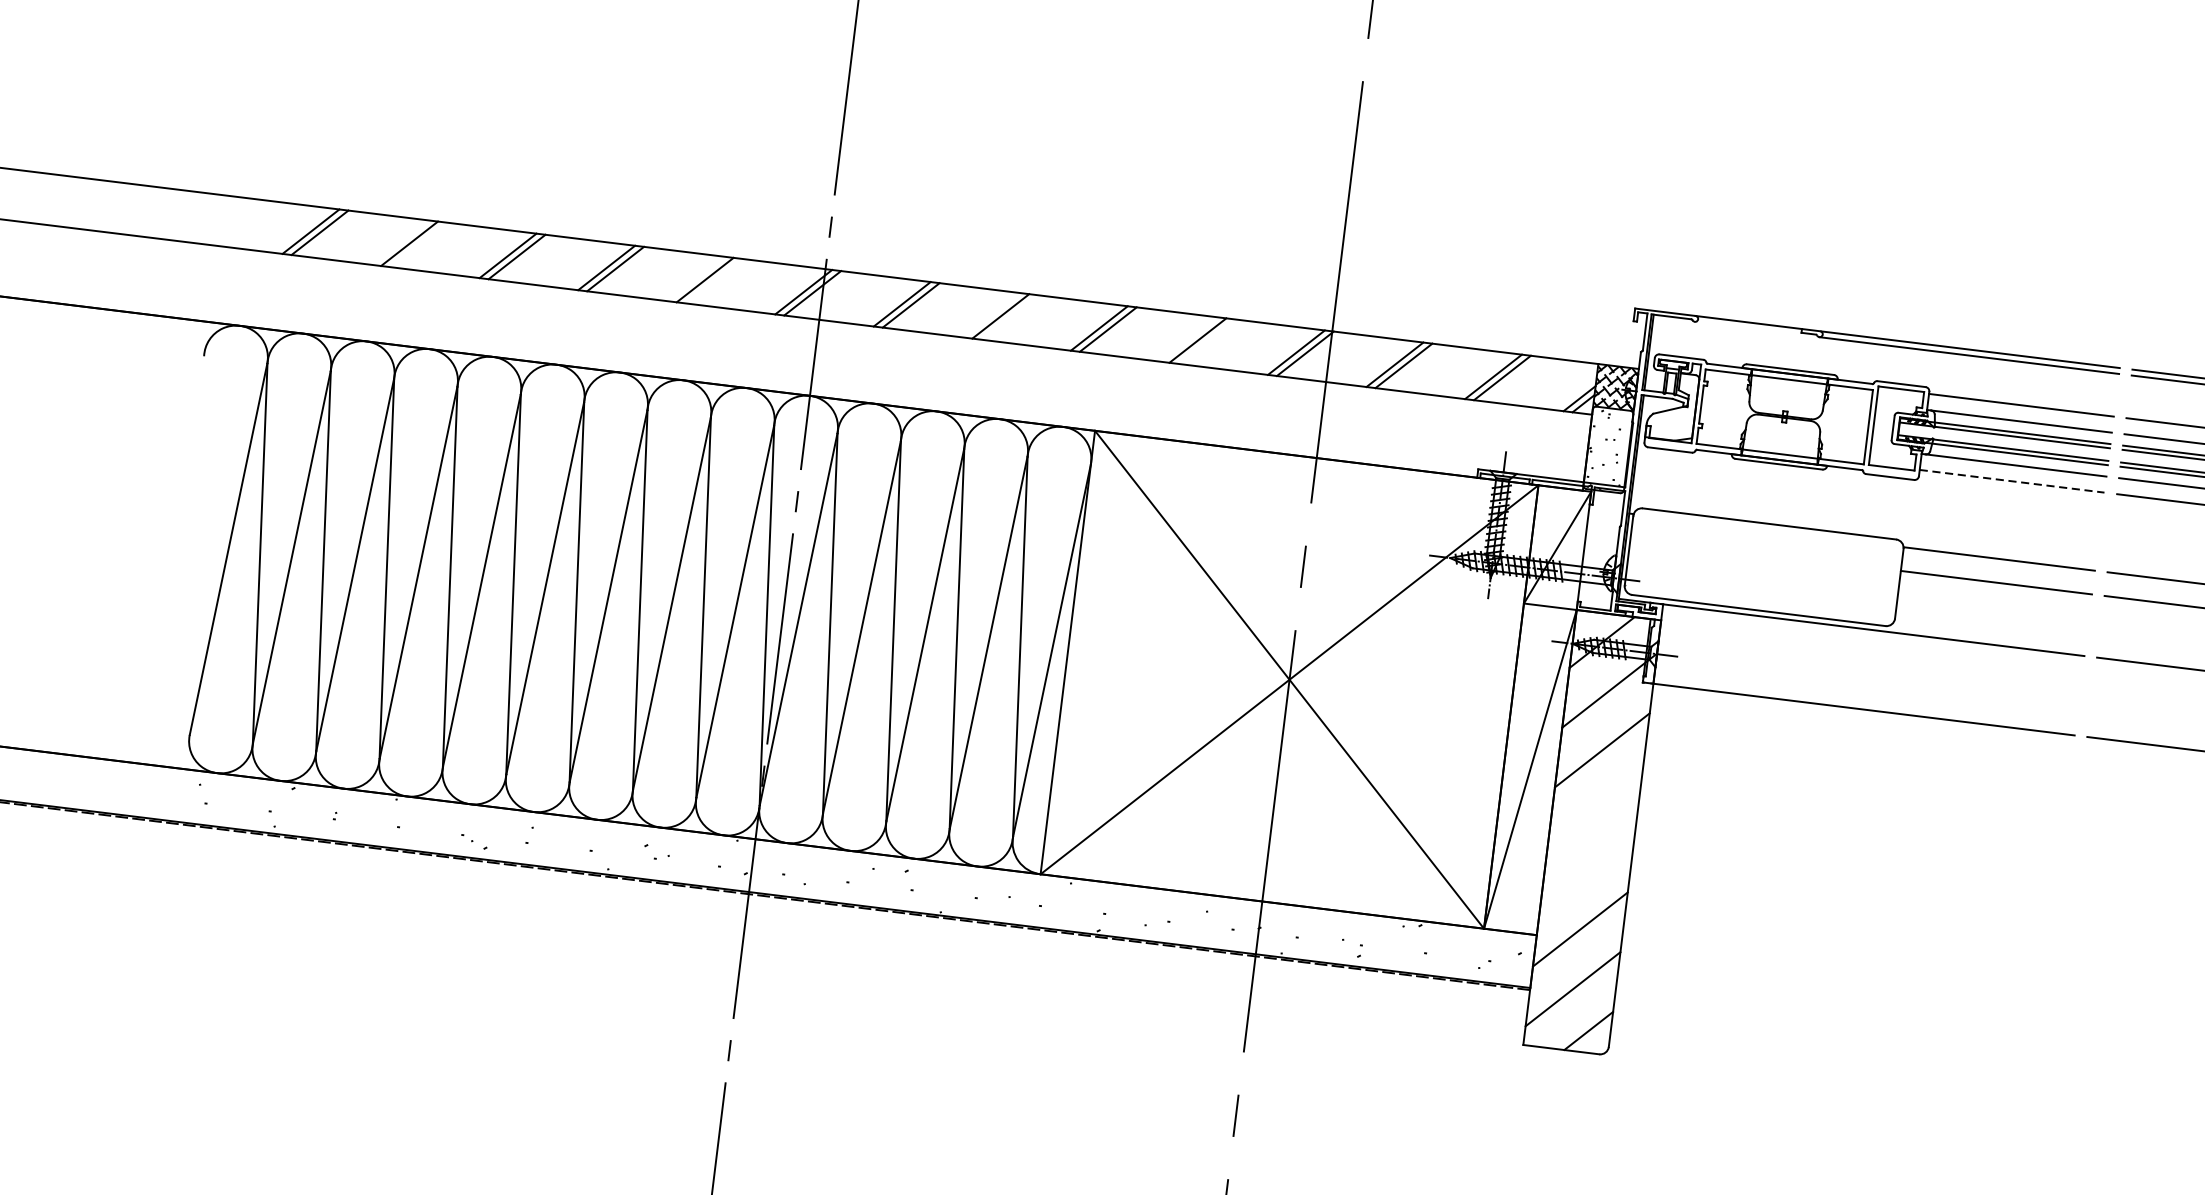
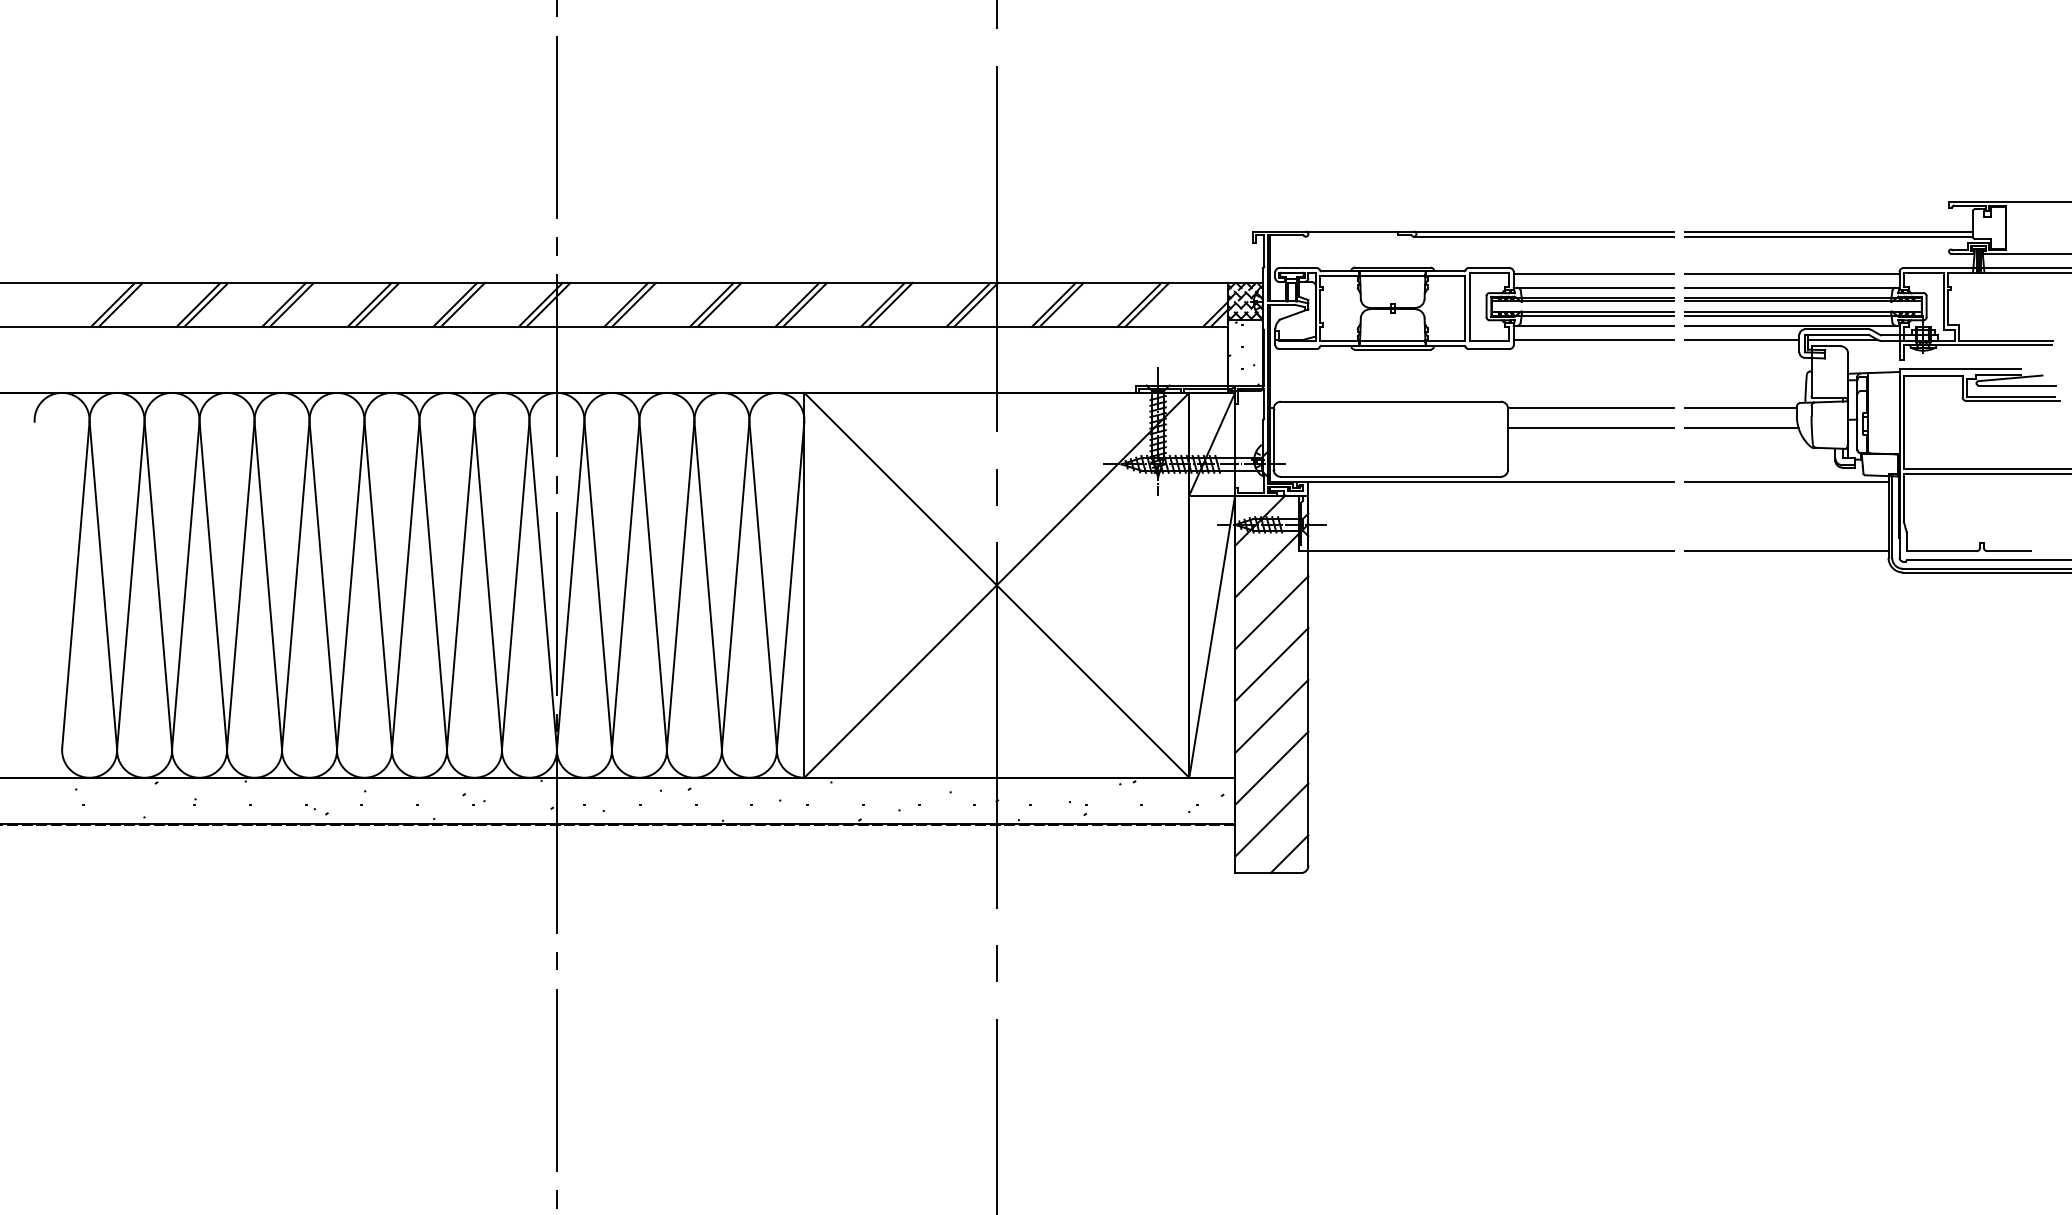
line: (418, 244) -> (206, 304), added
line: (713, 280) -> (462, 304), added
line: (1009, 317) -> (719, 304), added
line: (1206, 341) -> (890, 304), added
line: (2012, 481) -> (1594, 339), dashed -> solid
line: (1594, 809) -> (1271, 664), added
line: (1587, 869) -> (1271, 716), added

